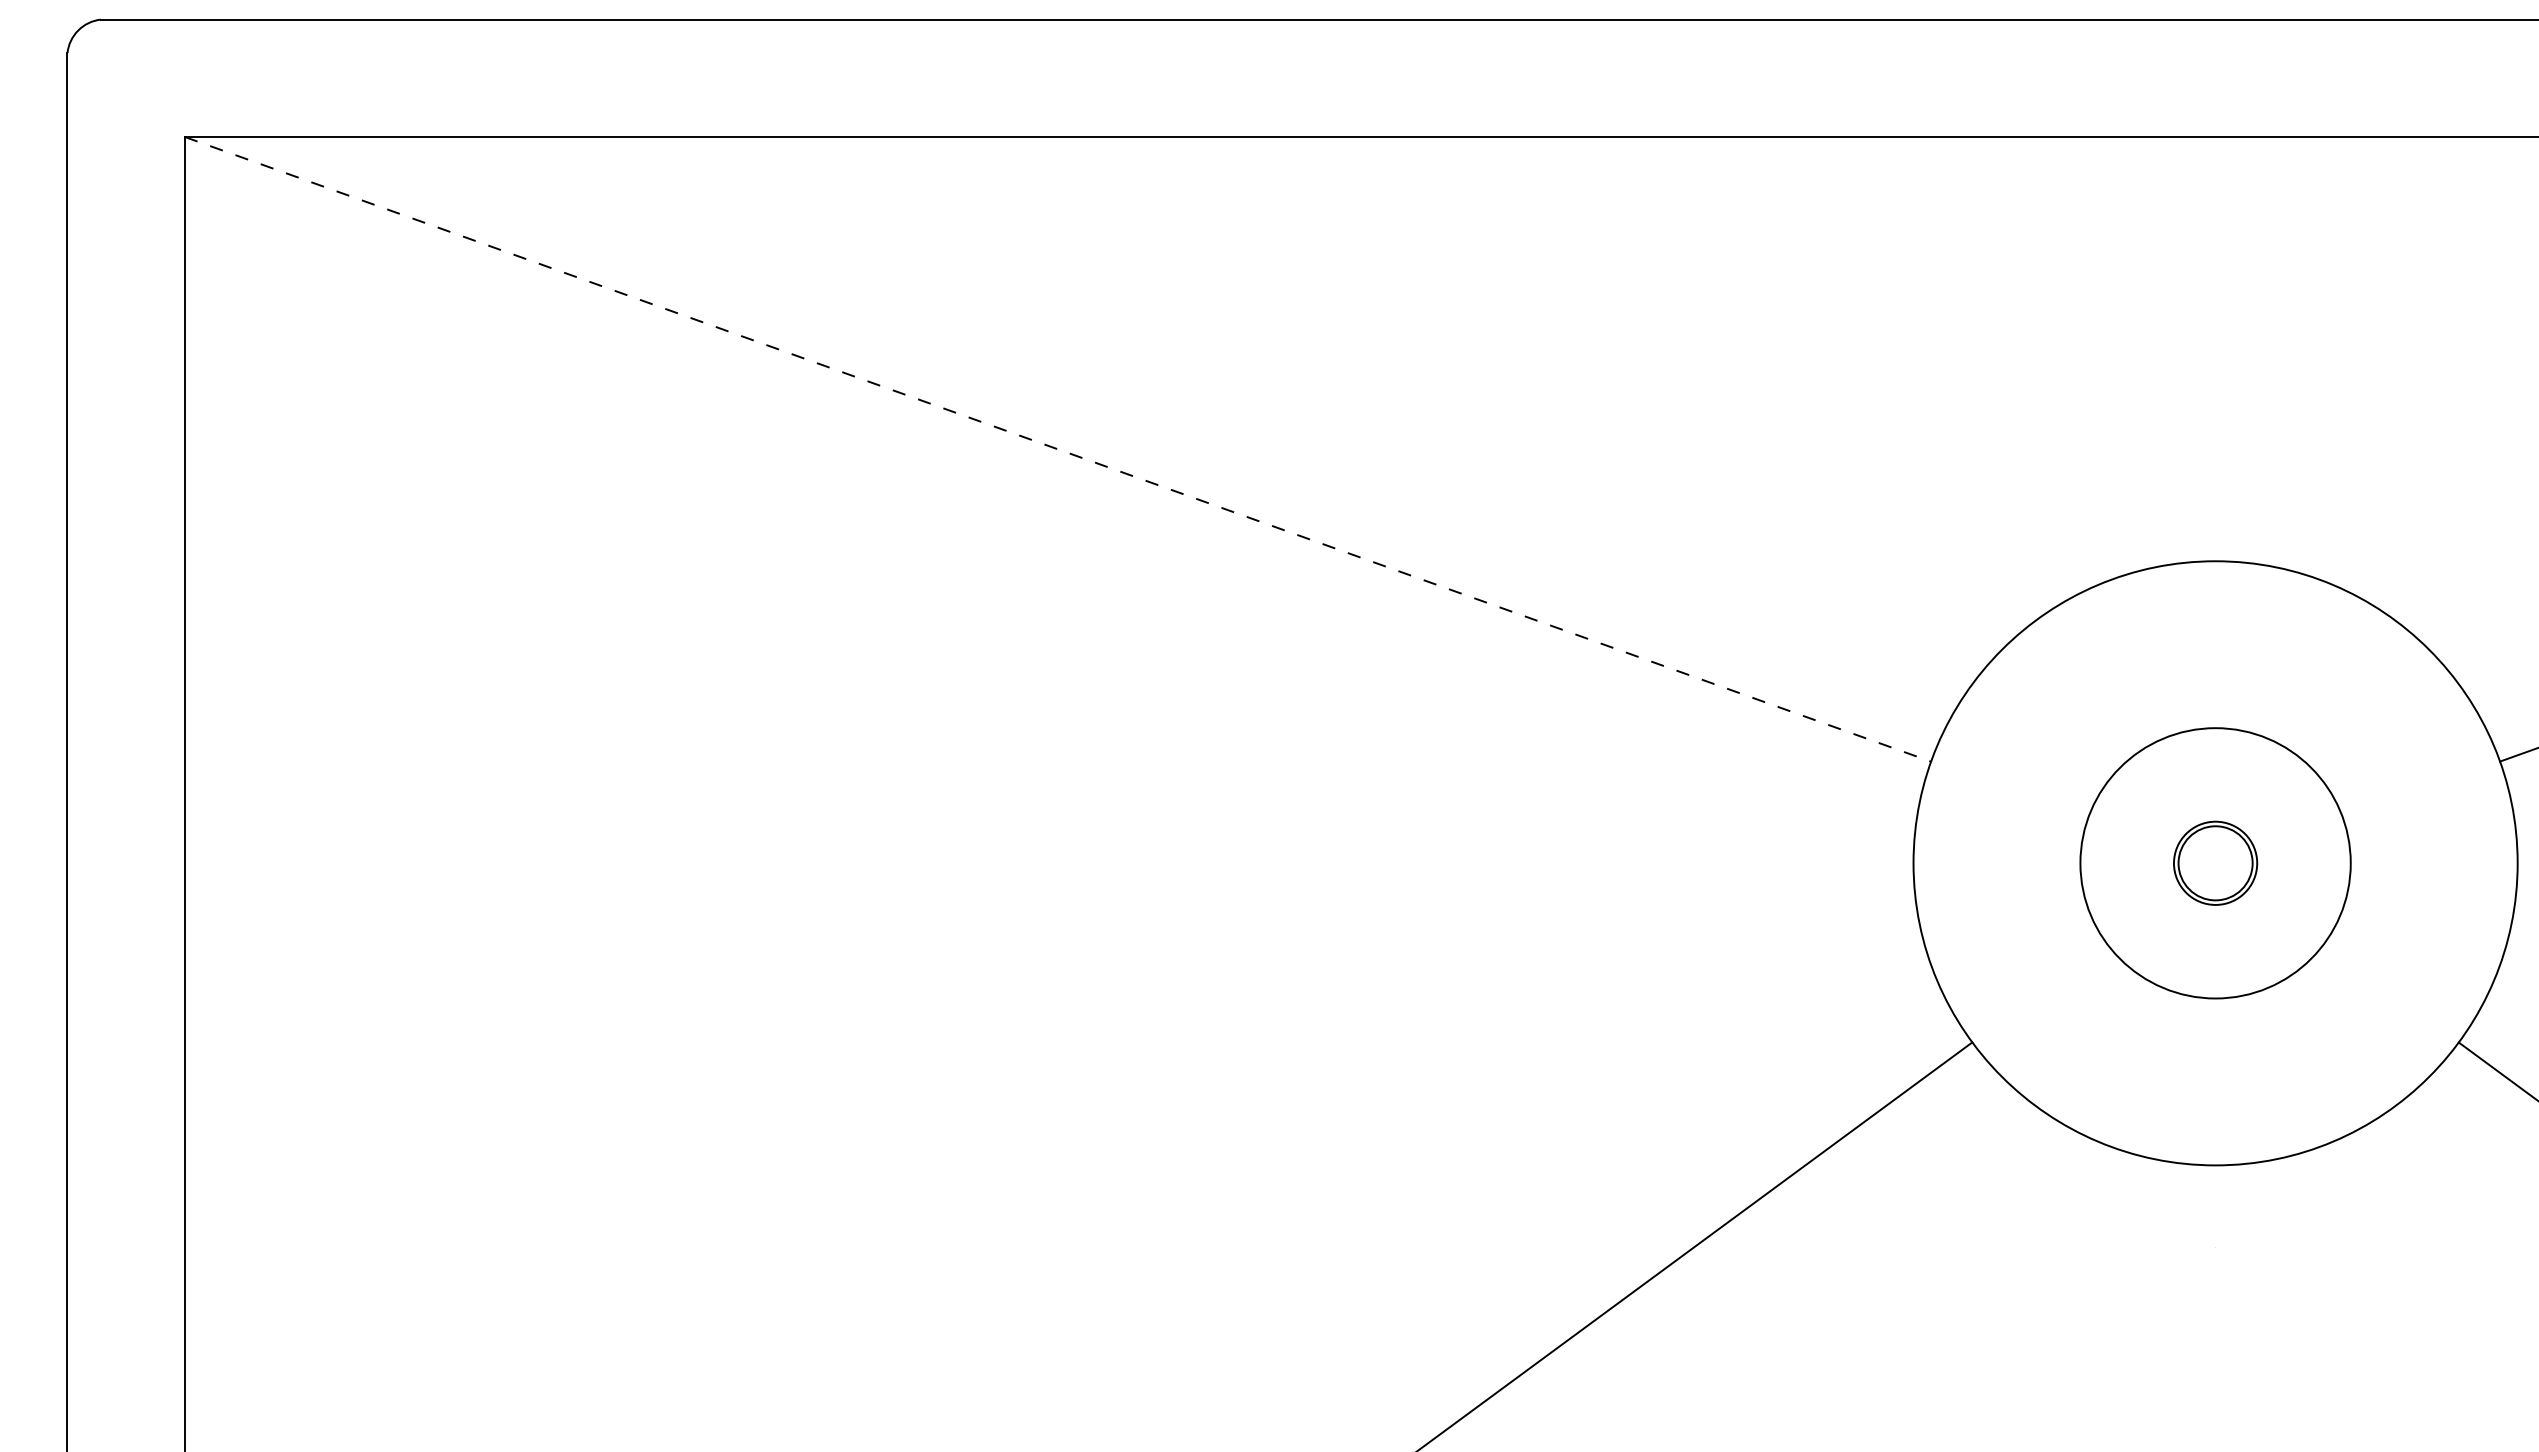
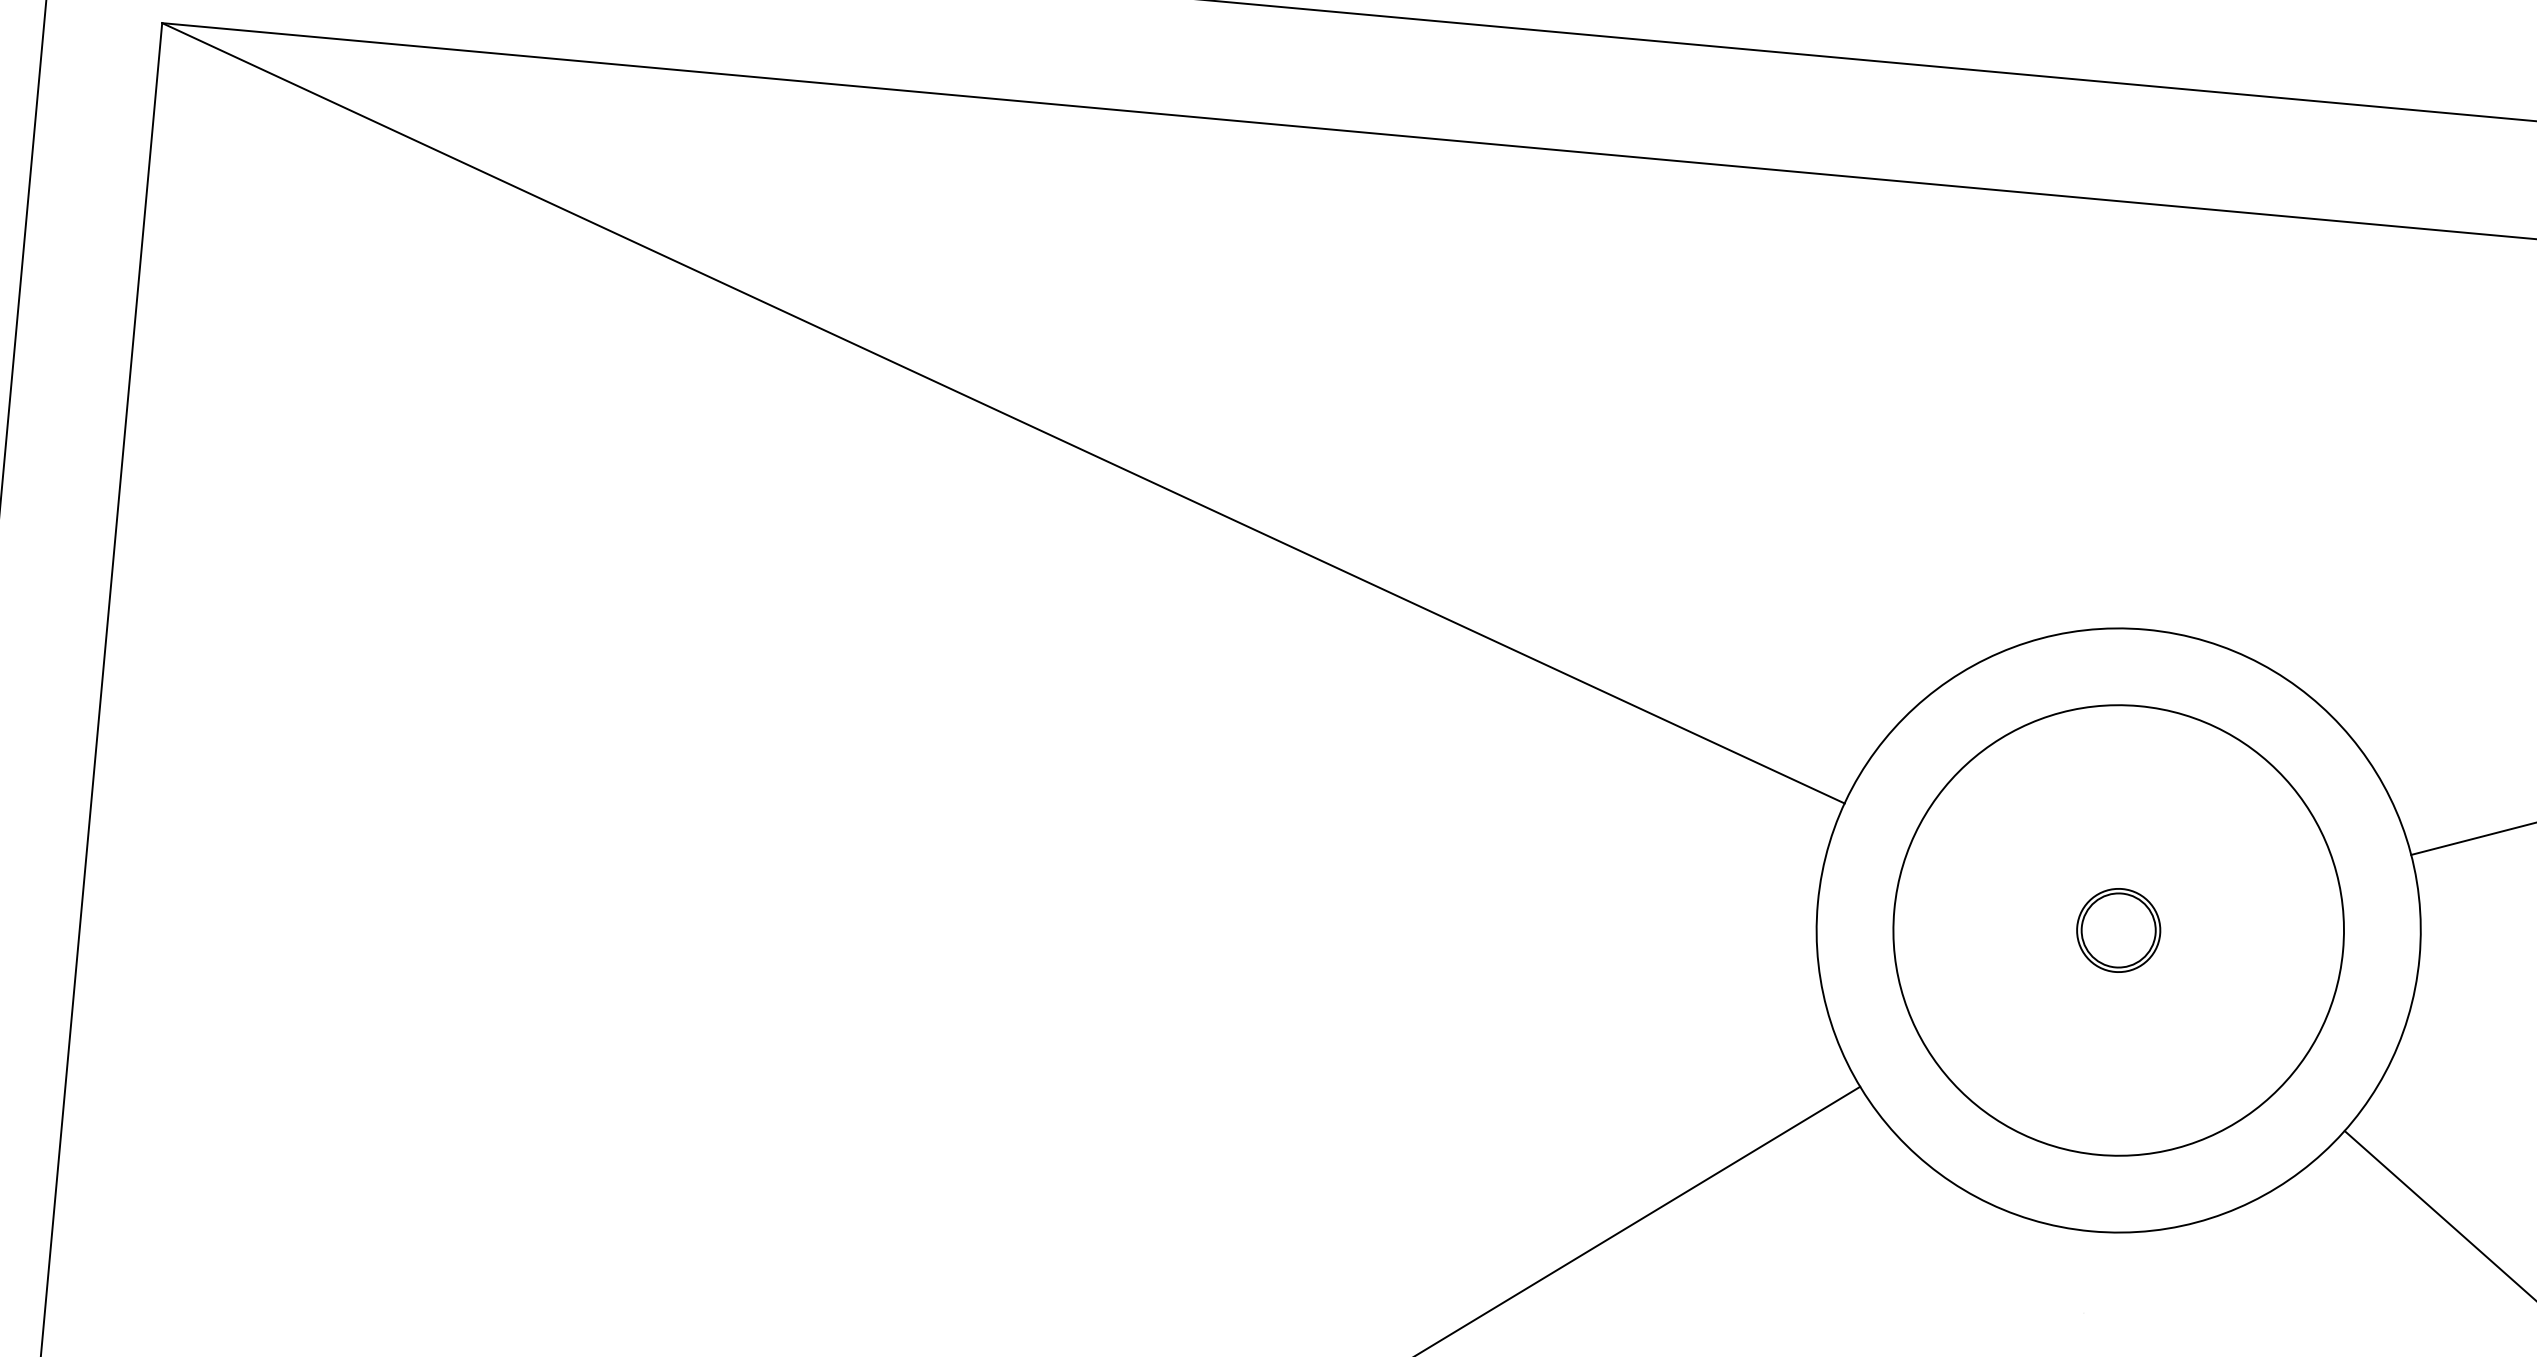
line: (1058, 449) -> (1003, 413), dashed -> solid
circle: (2215, 863) -> (2118, 930), size x1.67

